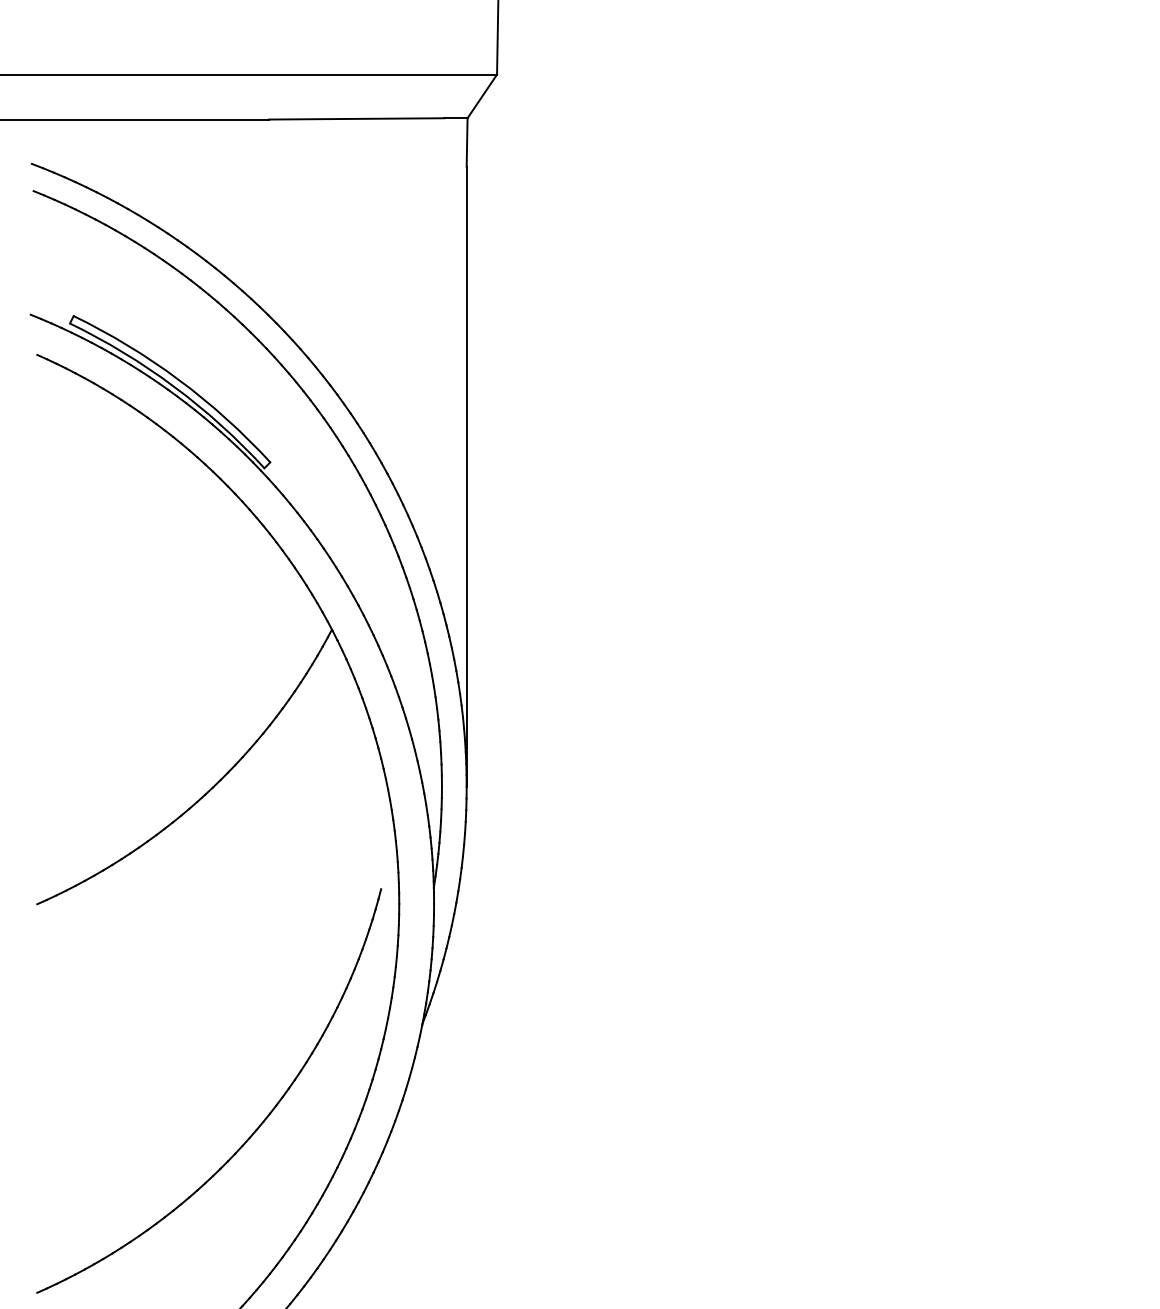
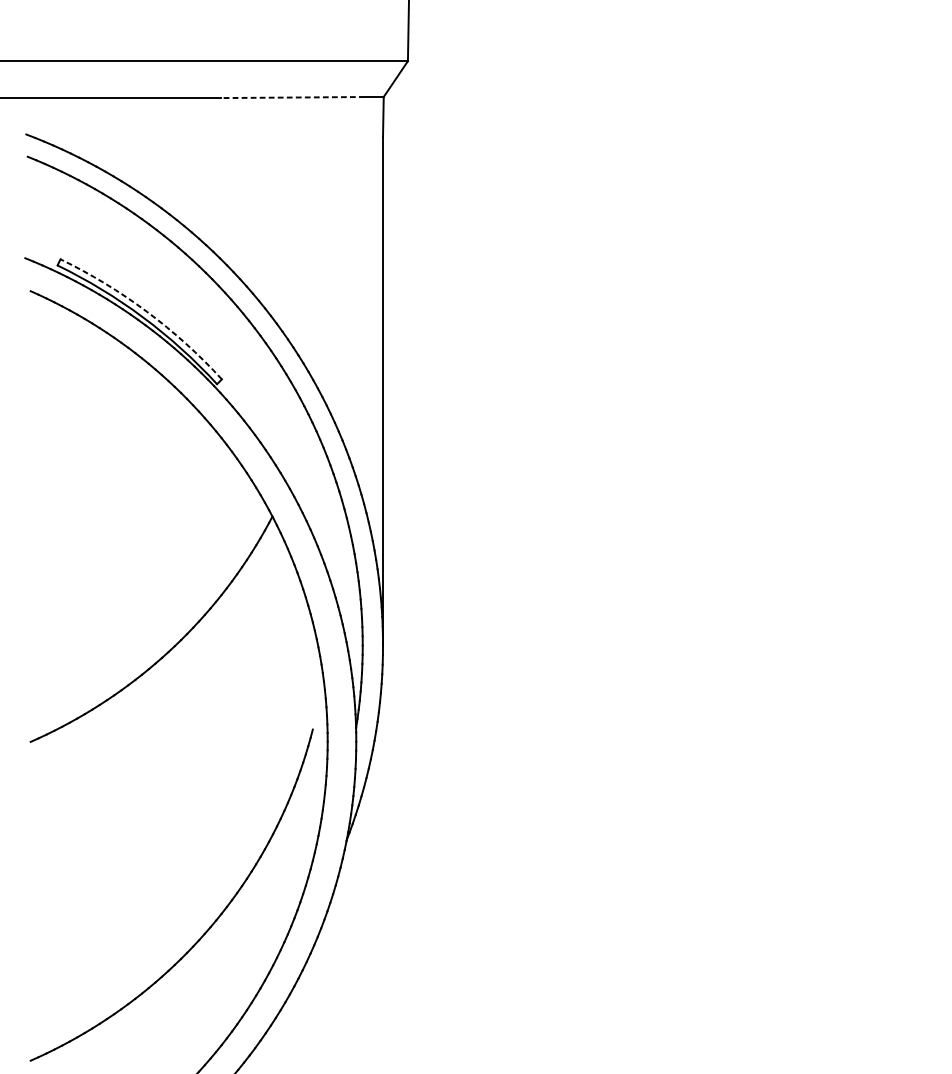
line: (356, 118) -> (292, 97), solid -> dashed
arc: (178, 379) -> (146, 311), solid -> dashed

